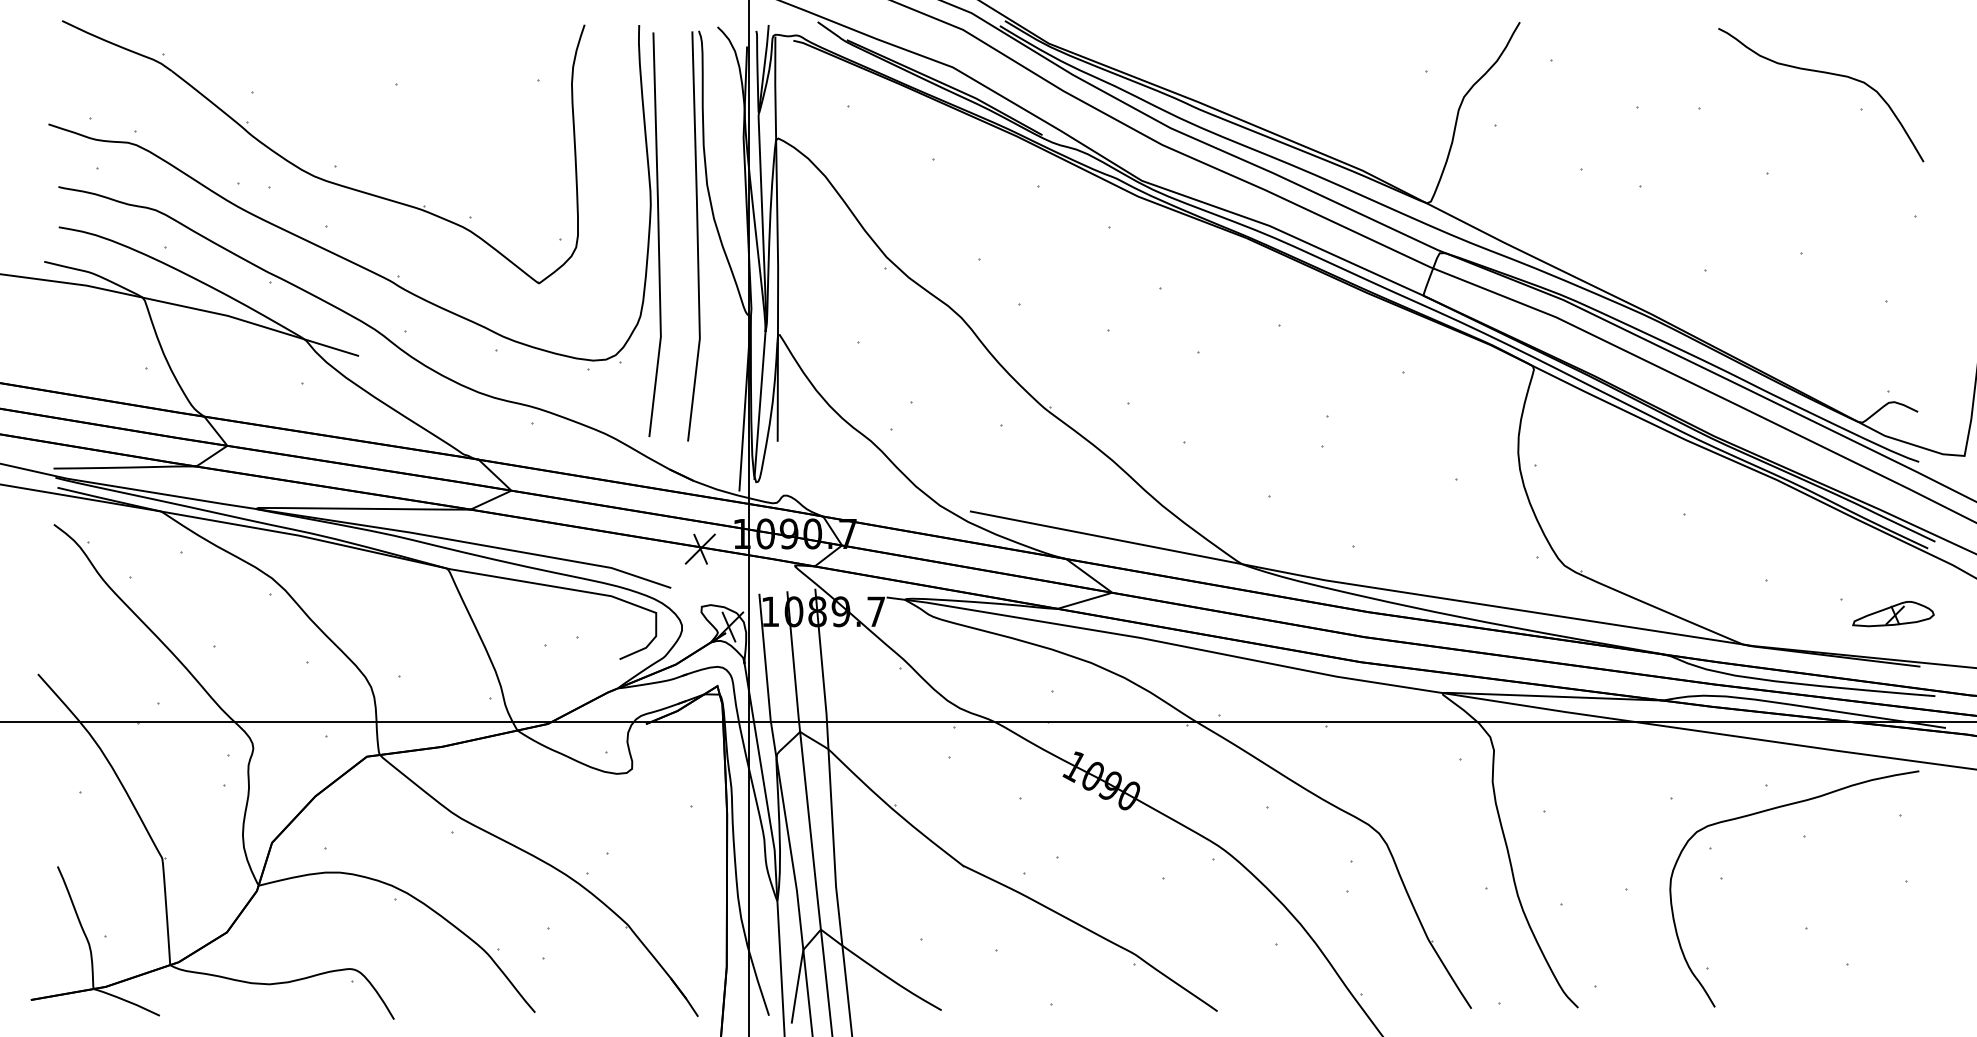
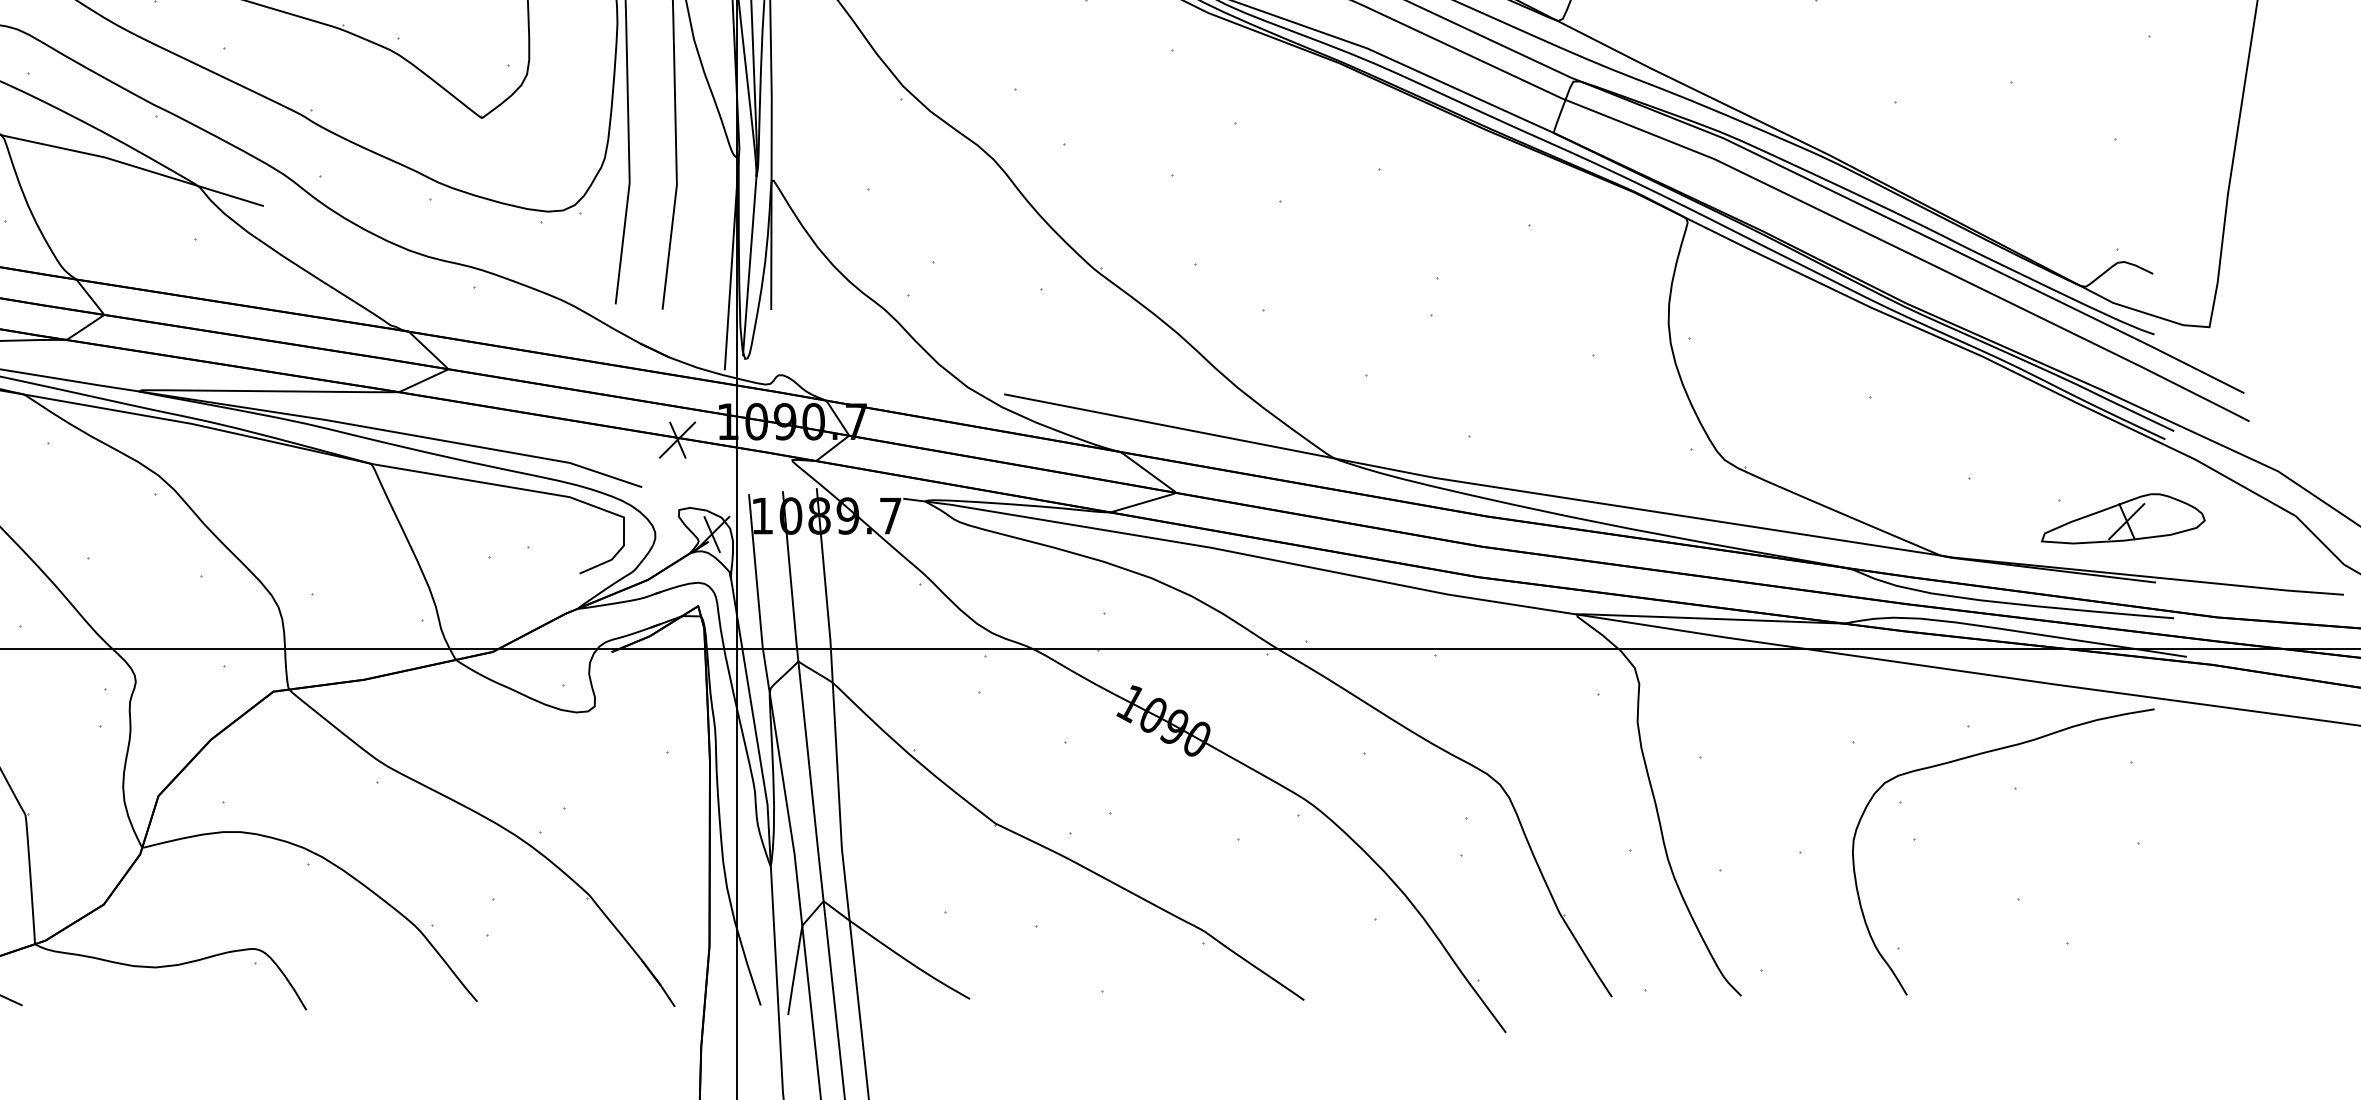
part: (1893, 613) -> (2123, 518), size x1.67

